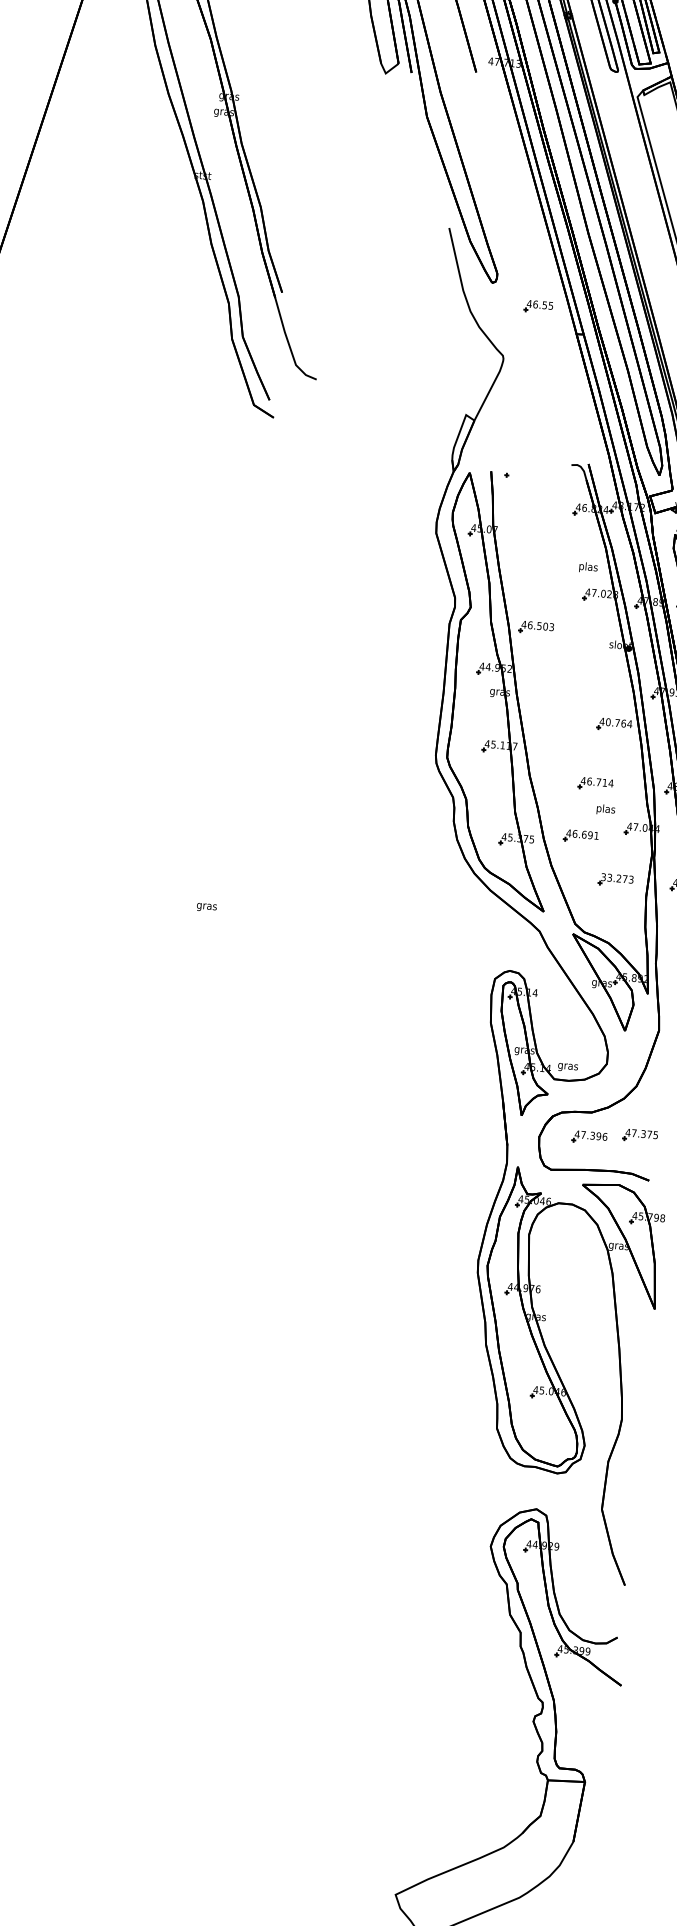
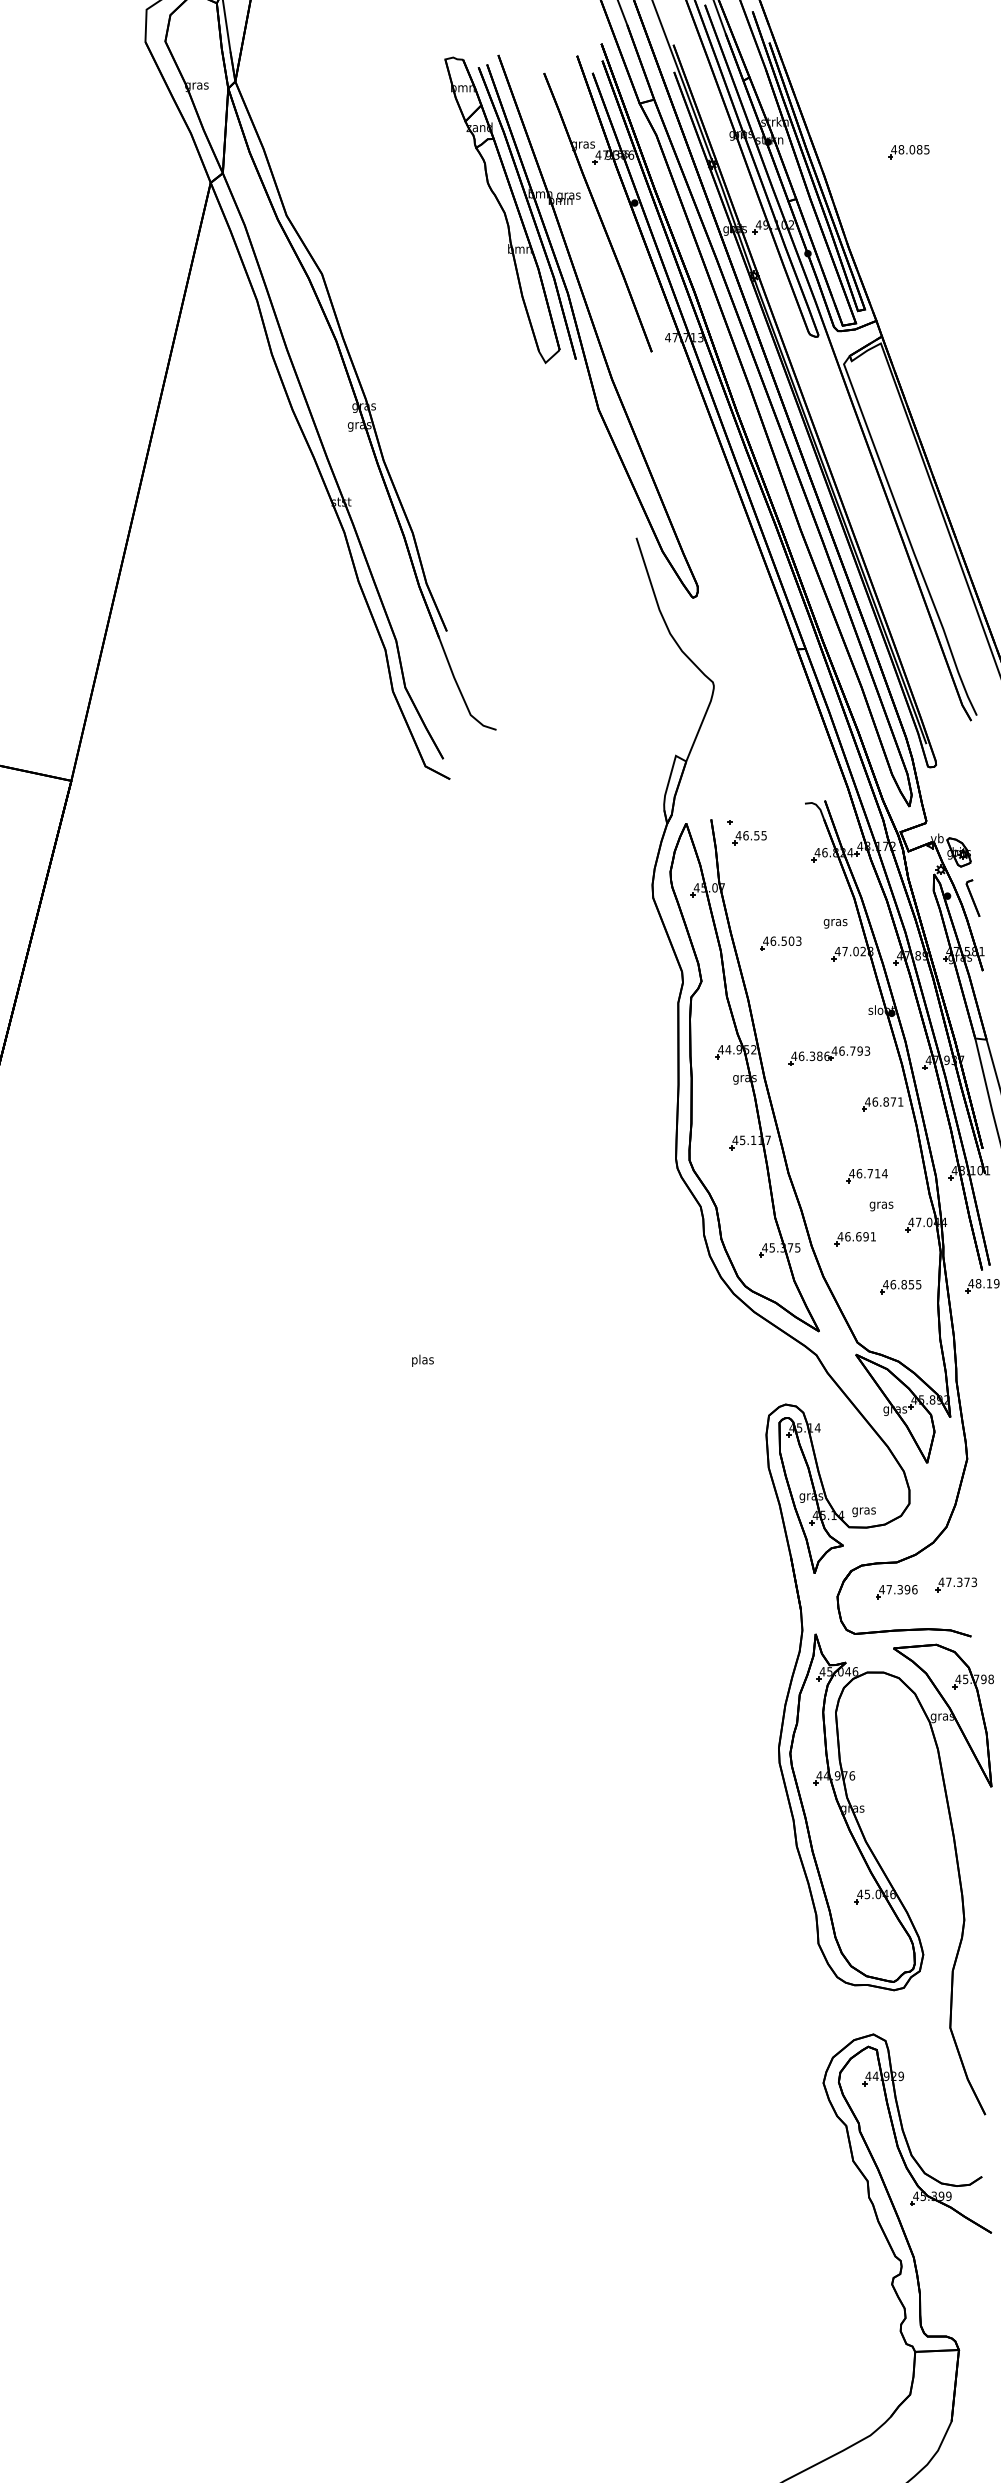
part: (538, 307) -> (749, 838), moved
text: (588, 567) -> (835, 922), plas -> gras
part: (536, 627) -> (780, 943), moved
part: (573, 679) -> (829, 1055), added
text: (618, 722) -> (887, 1101), 40.764 -> 46.871
text: (605, 810) -> (881, 1205), plas -> gras
text: (617, 878) -> (902, 1284), 33.273 -> 46.855
text: (206, 906) -> (422, 1360), gras -> plas
text: (655, 1134) -> (973, 1581), 47.375 -> 47.373

